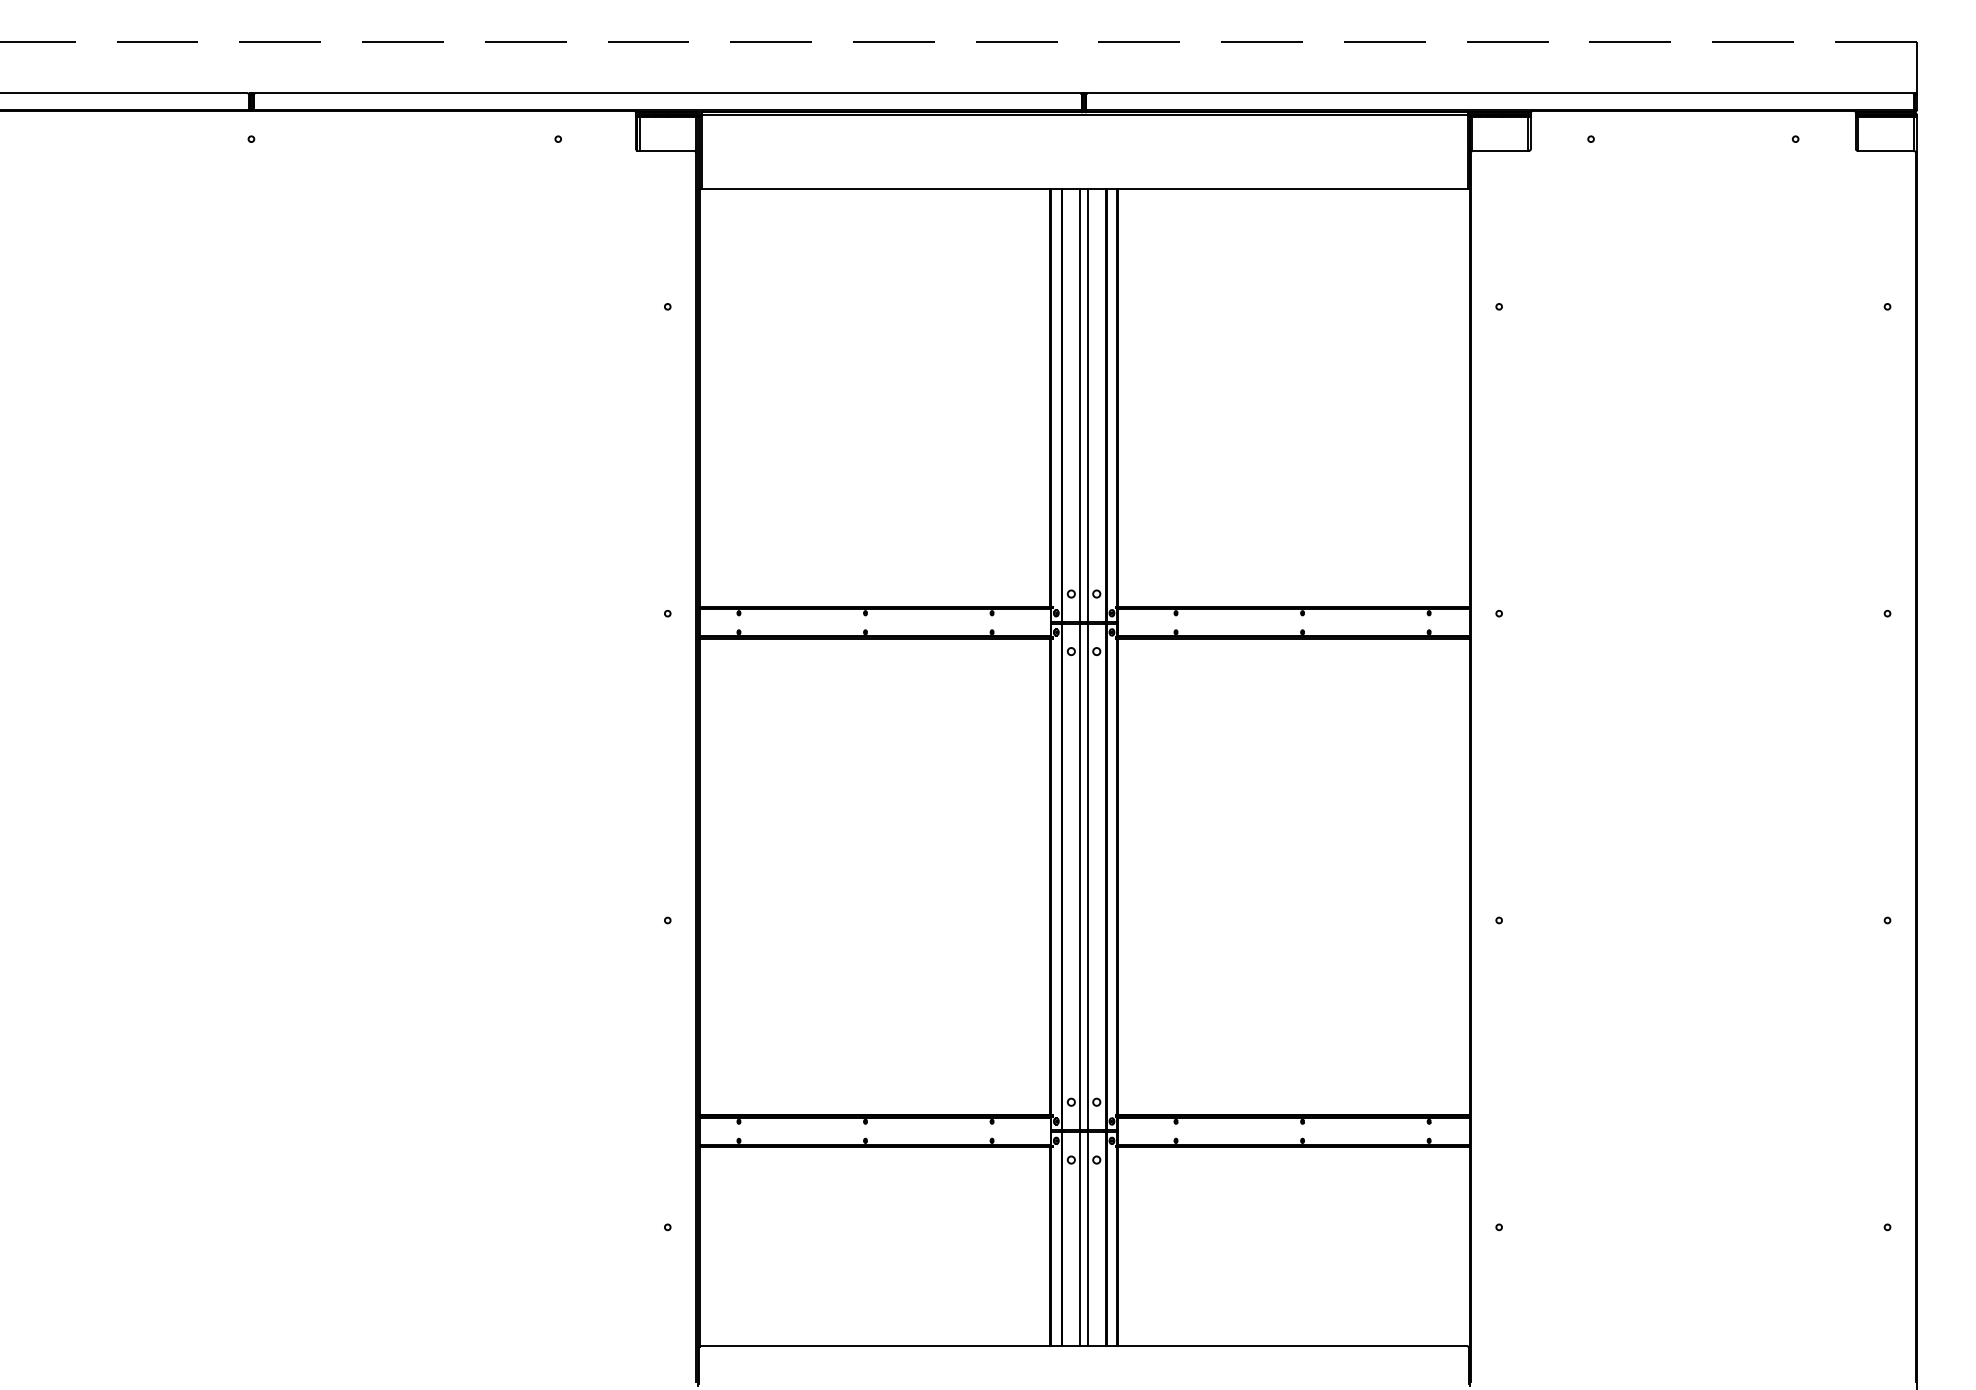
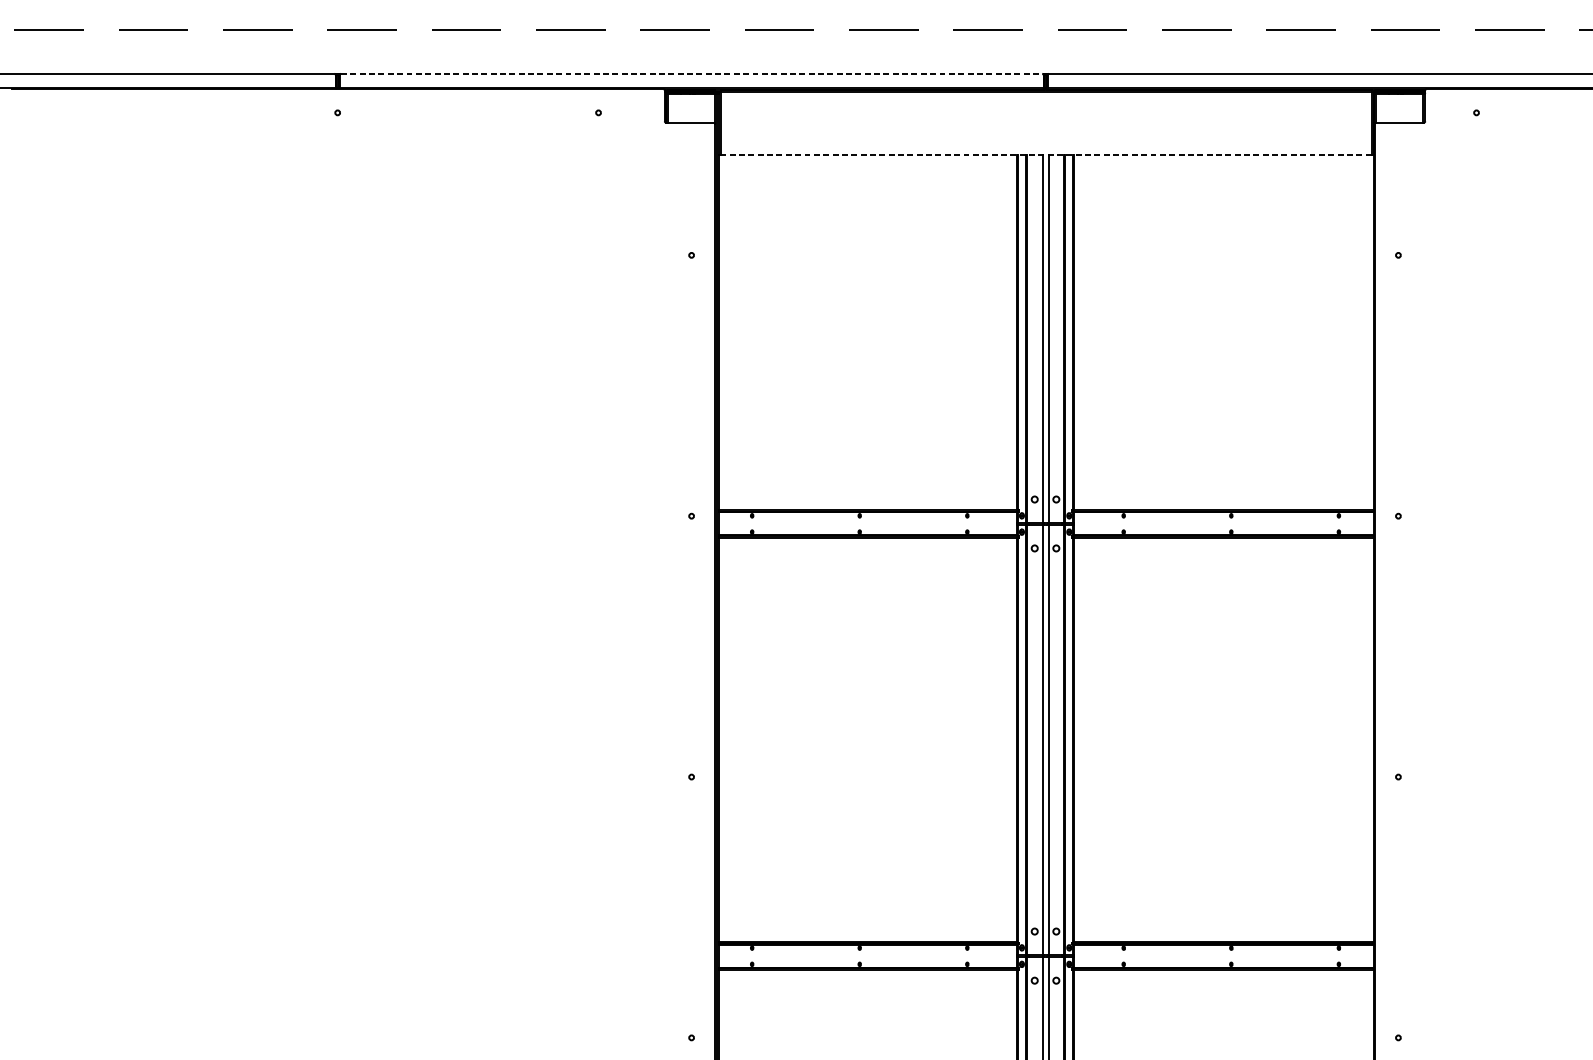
line: (668, 93) -> (692, 74), solid -> dashed
line: (1084, 189) -> (1045, 155), solid -> dashed

